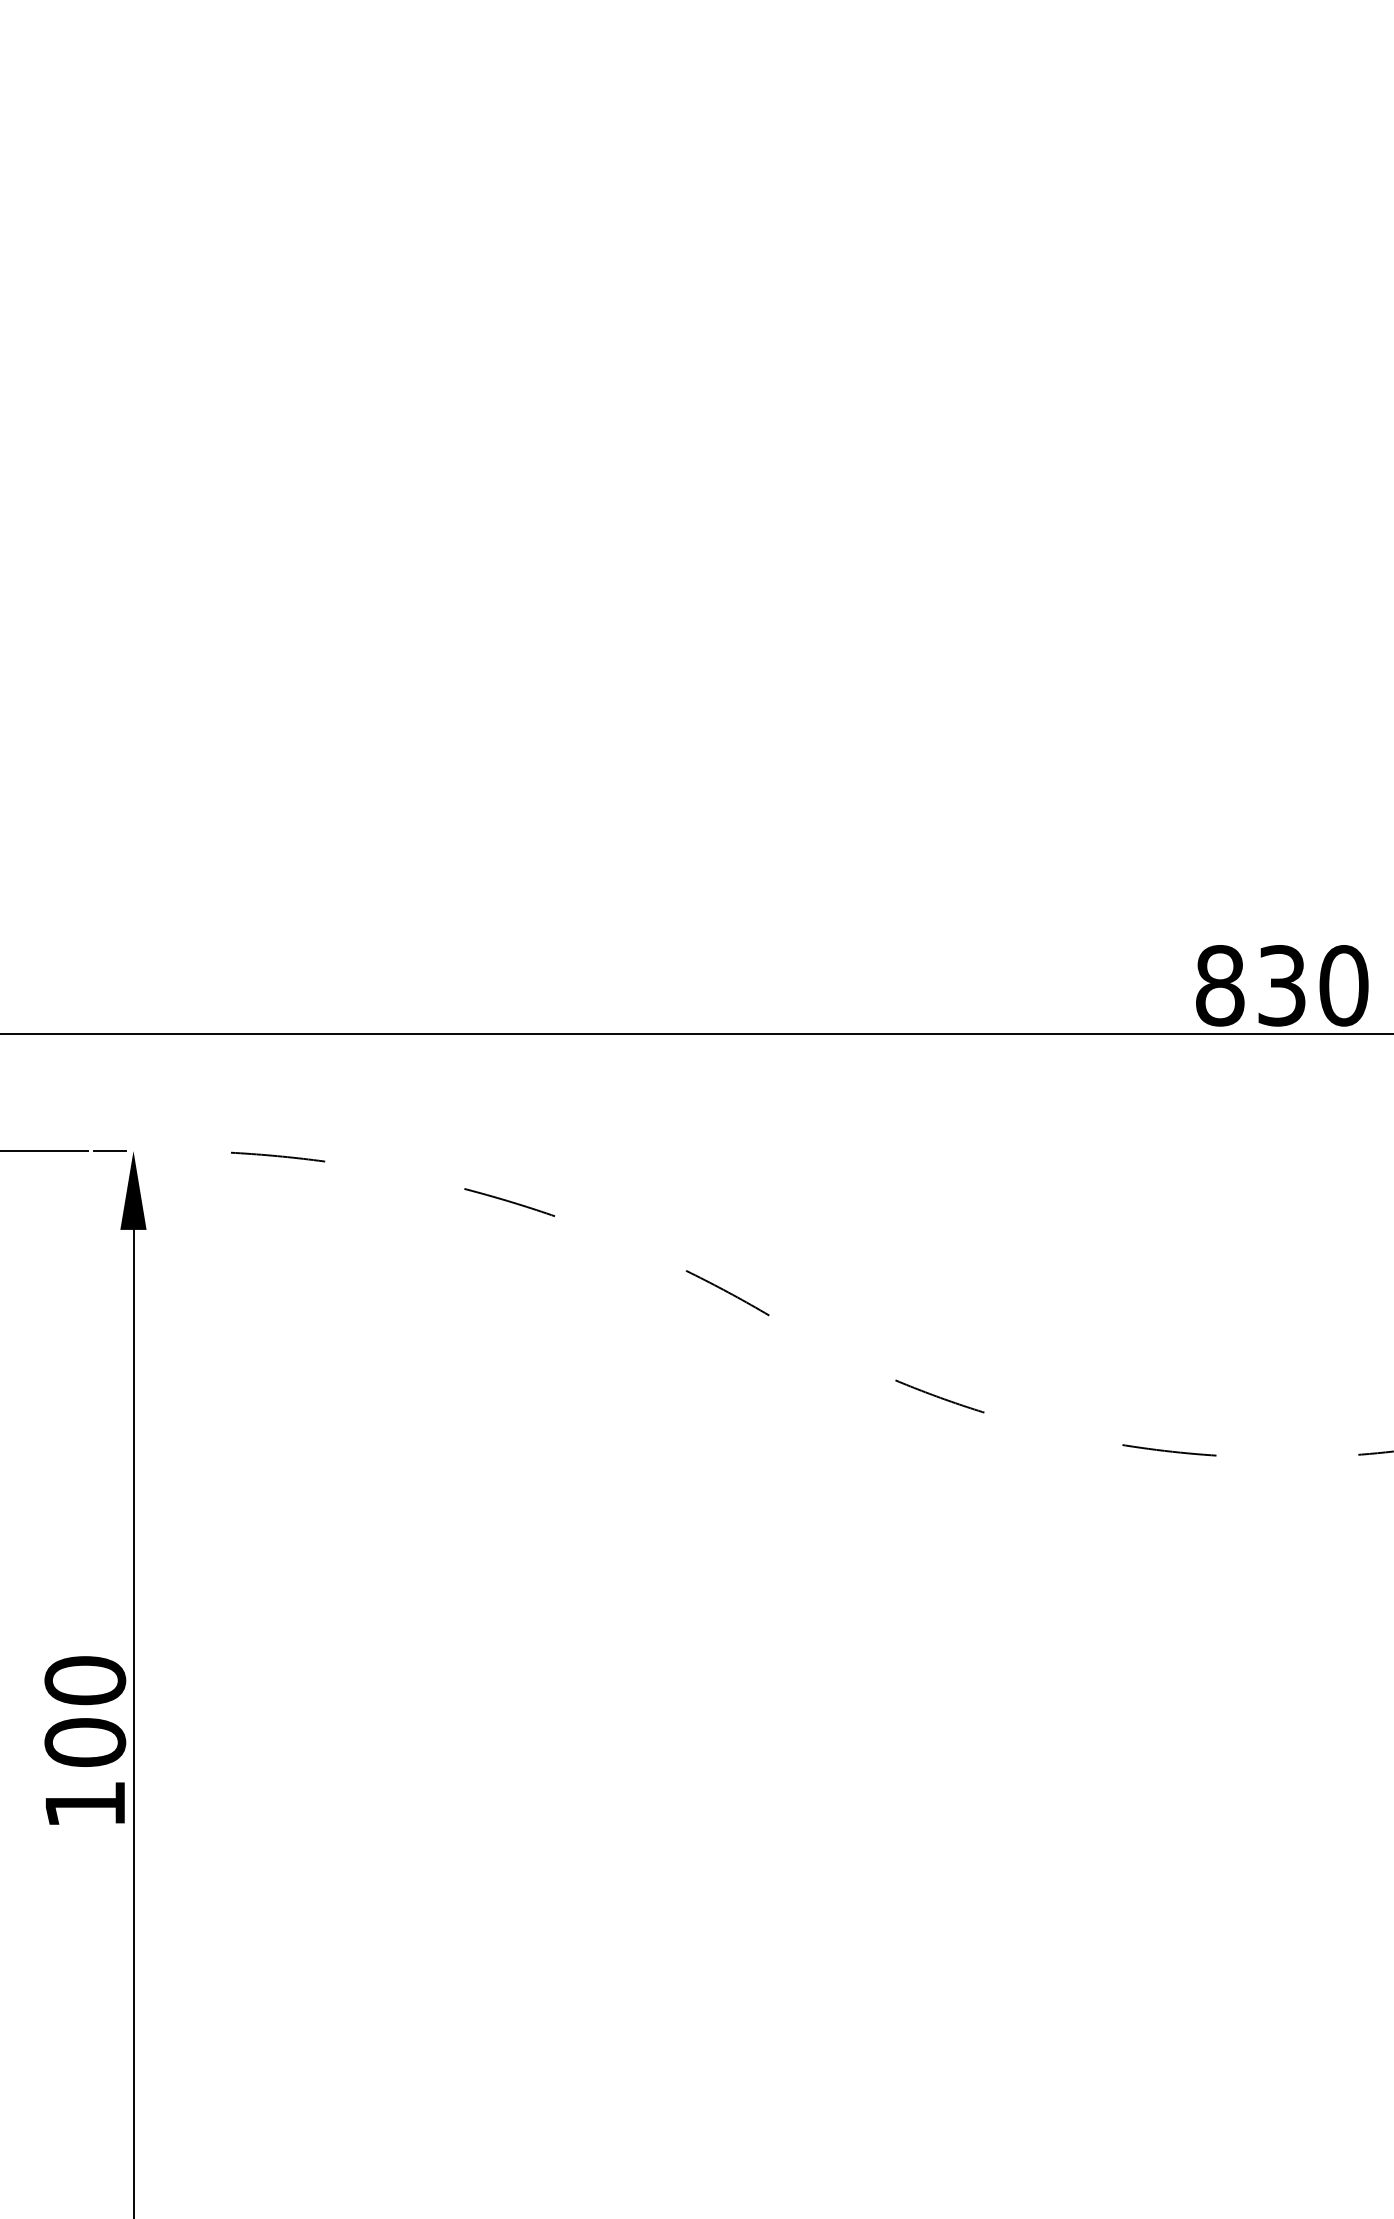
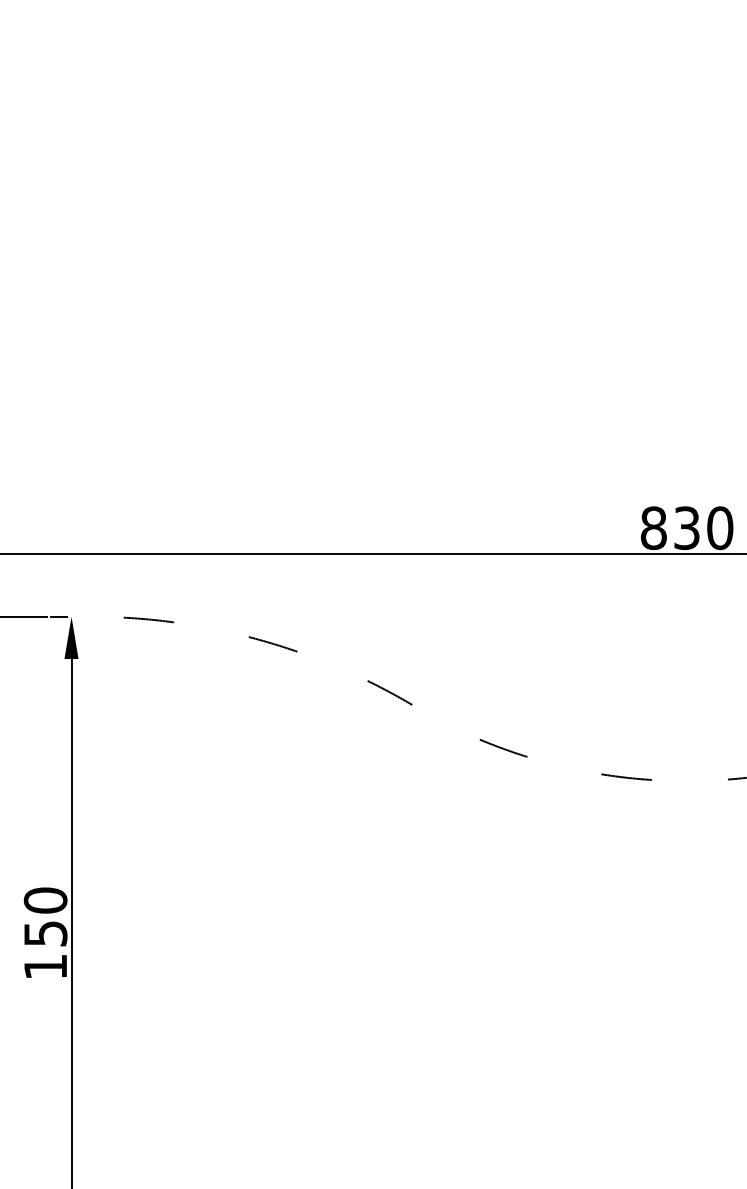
text: (84, 1742) -> (45, 933), 100 -> 150

